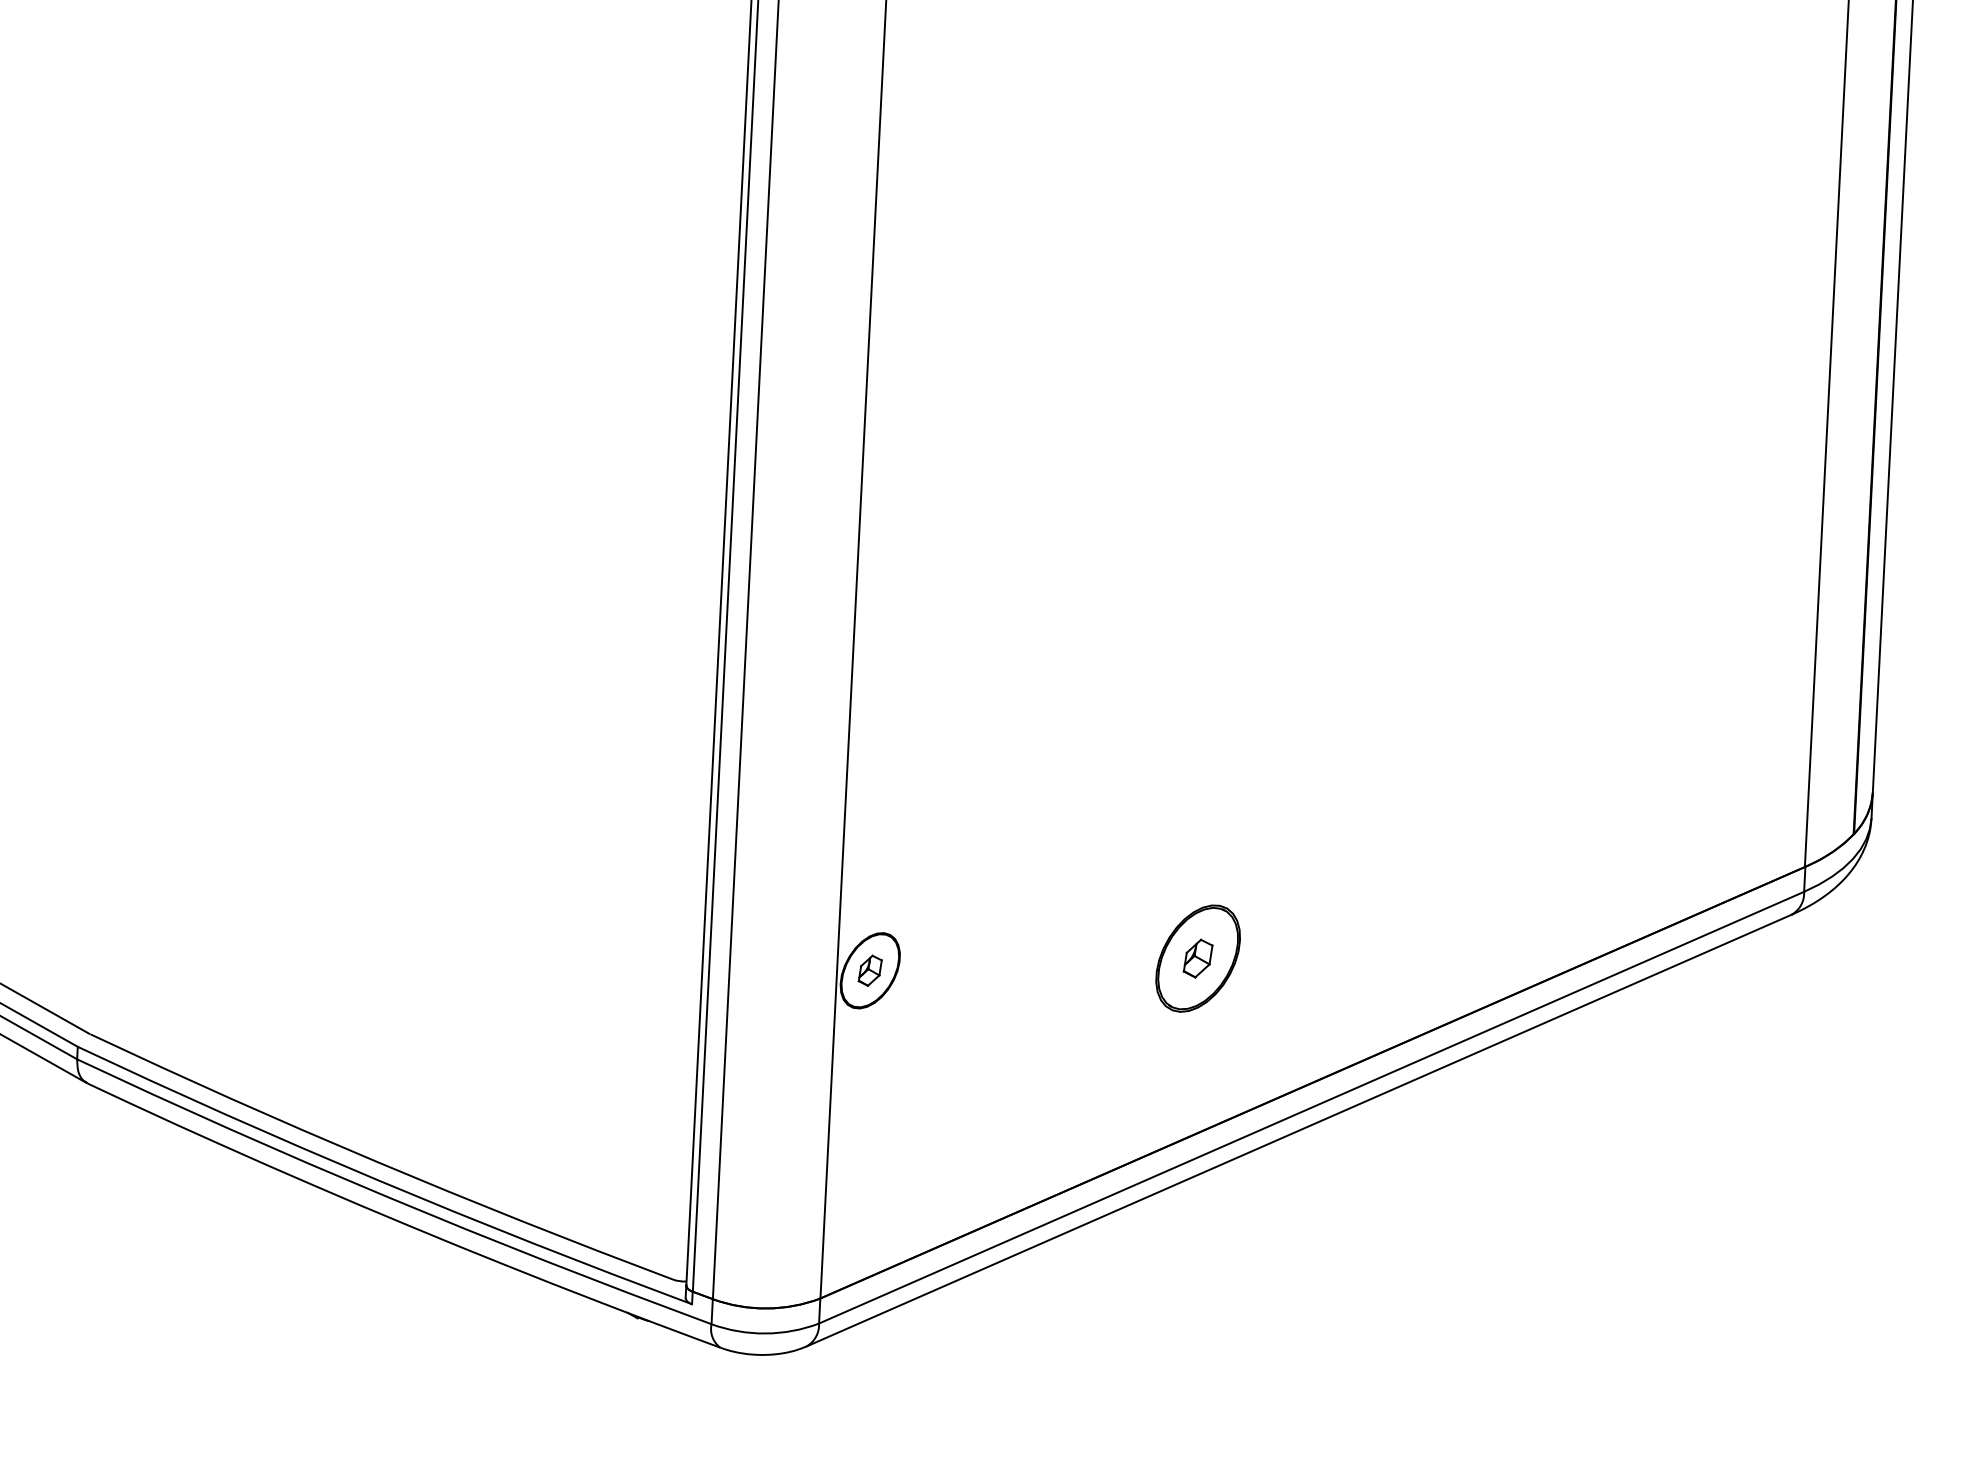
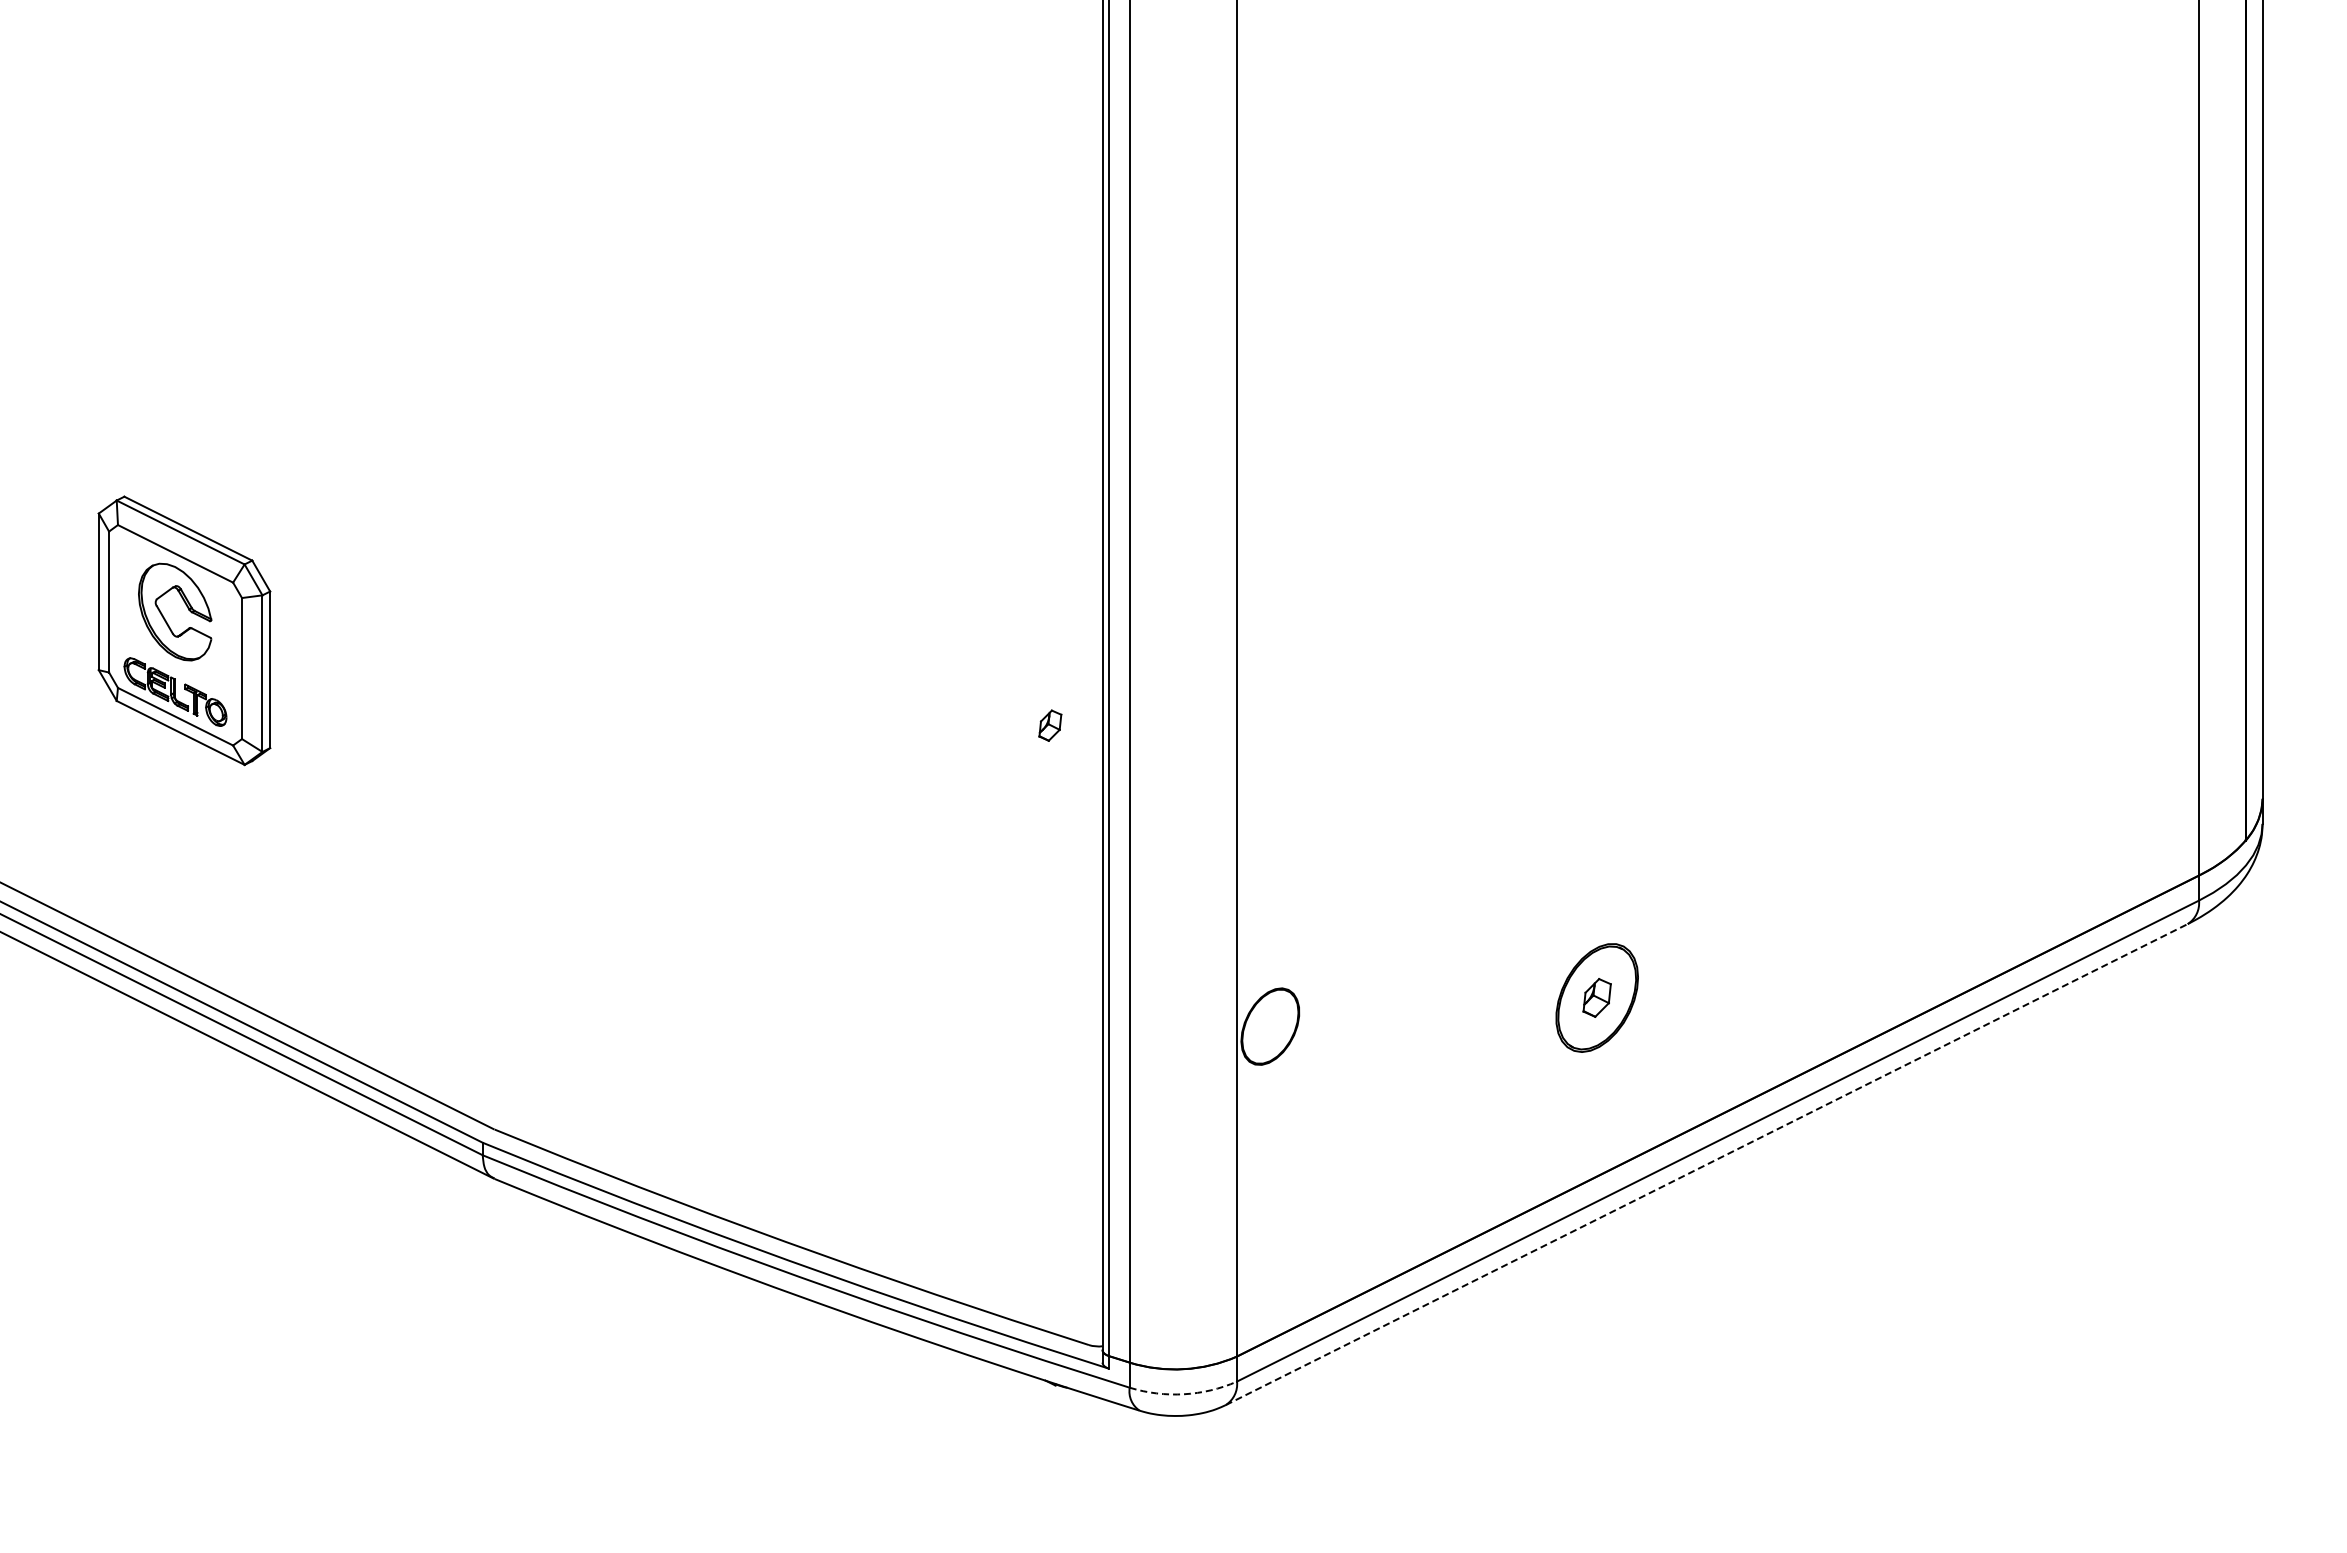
part: (870, 970) -> (1050, 725), moved
line: (1298, 1130) -> (1706, 1164), solid -> dashed
arc: (764, 1333) -> (1183, 1394), solid -> dashed

